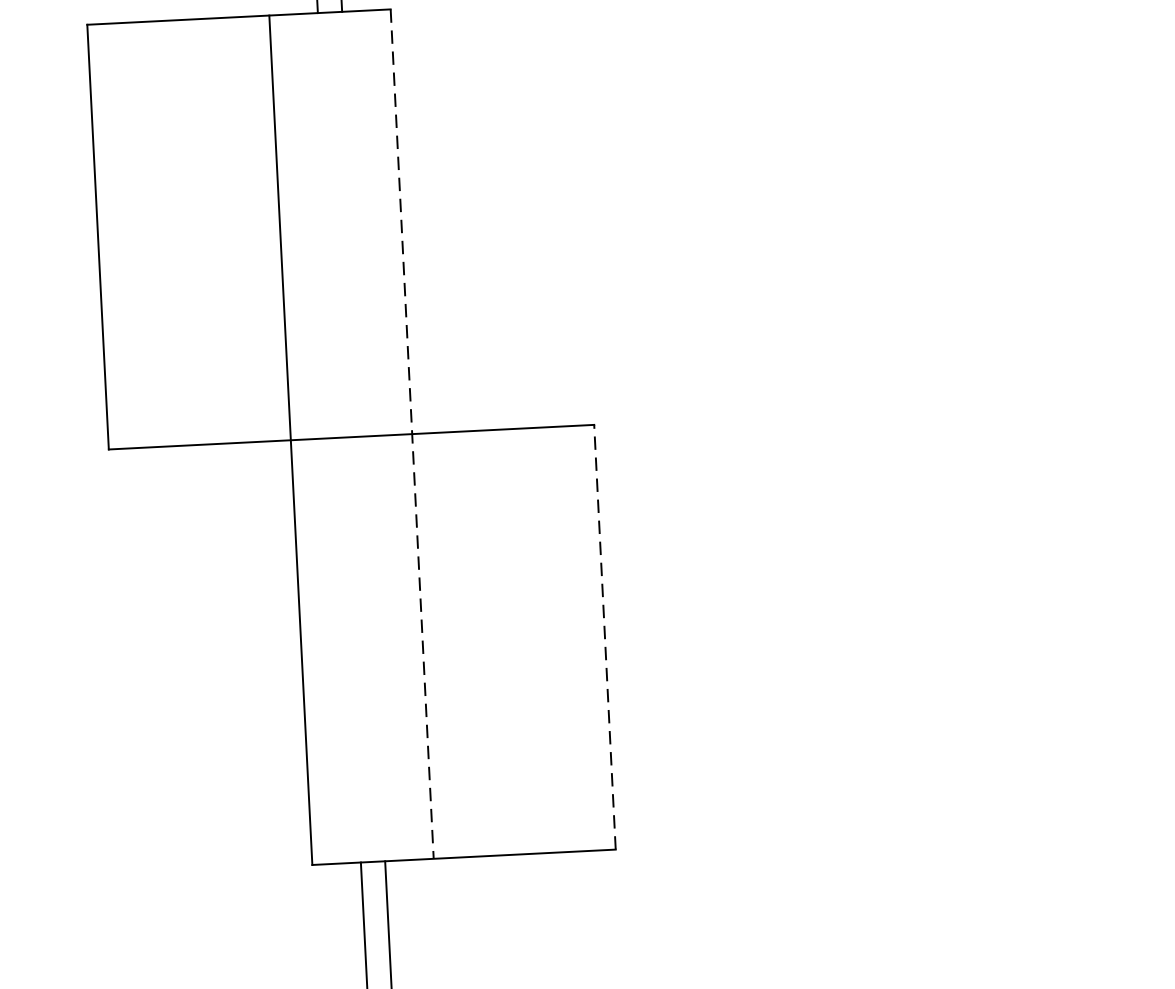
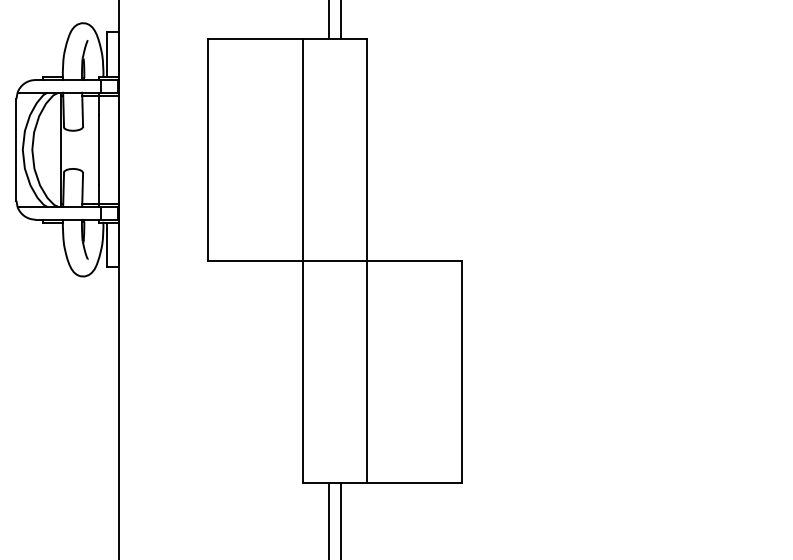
line: (411, 435) -> (366, 261), dashed -> solid
line: (604, 636) -> (461, 371), dashed -> solid

